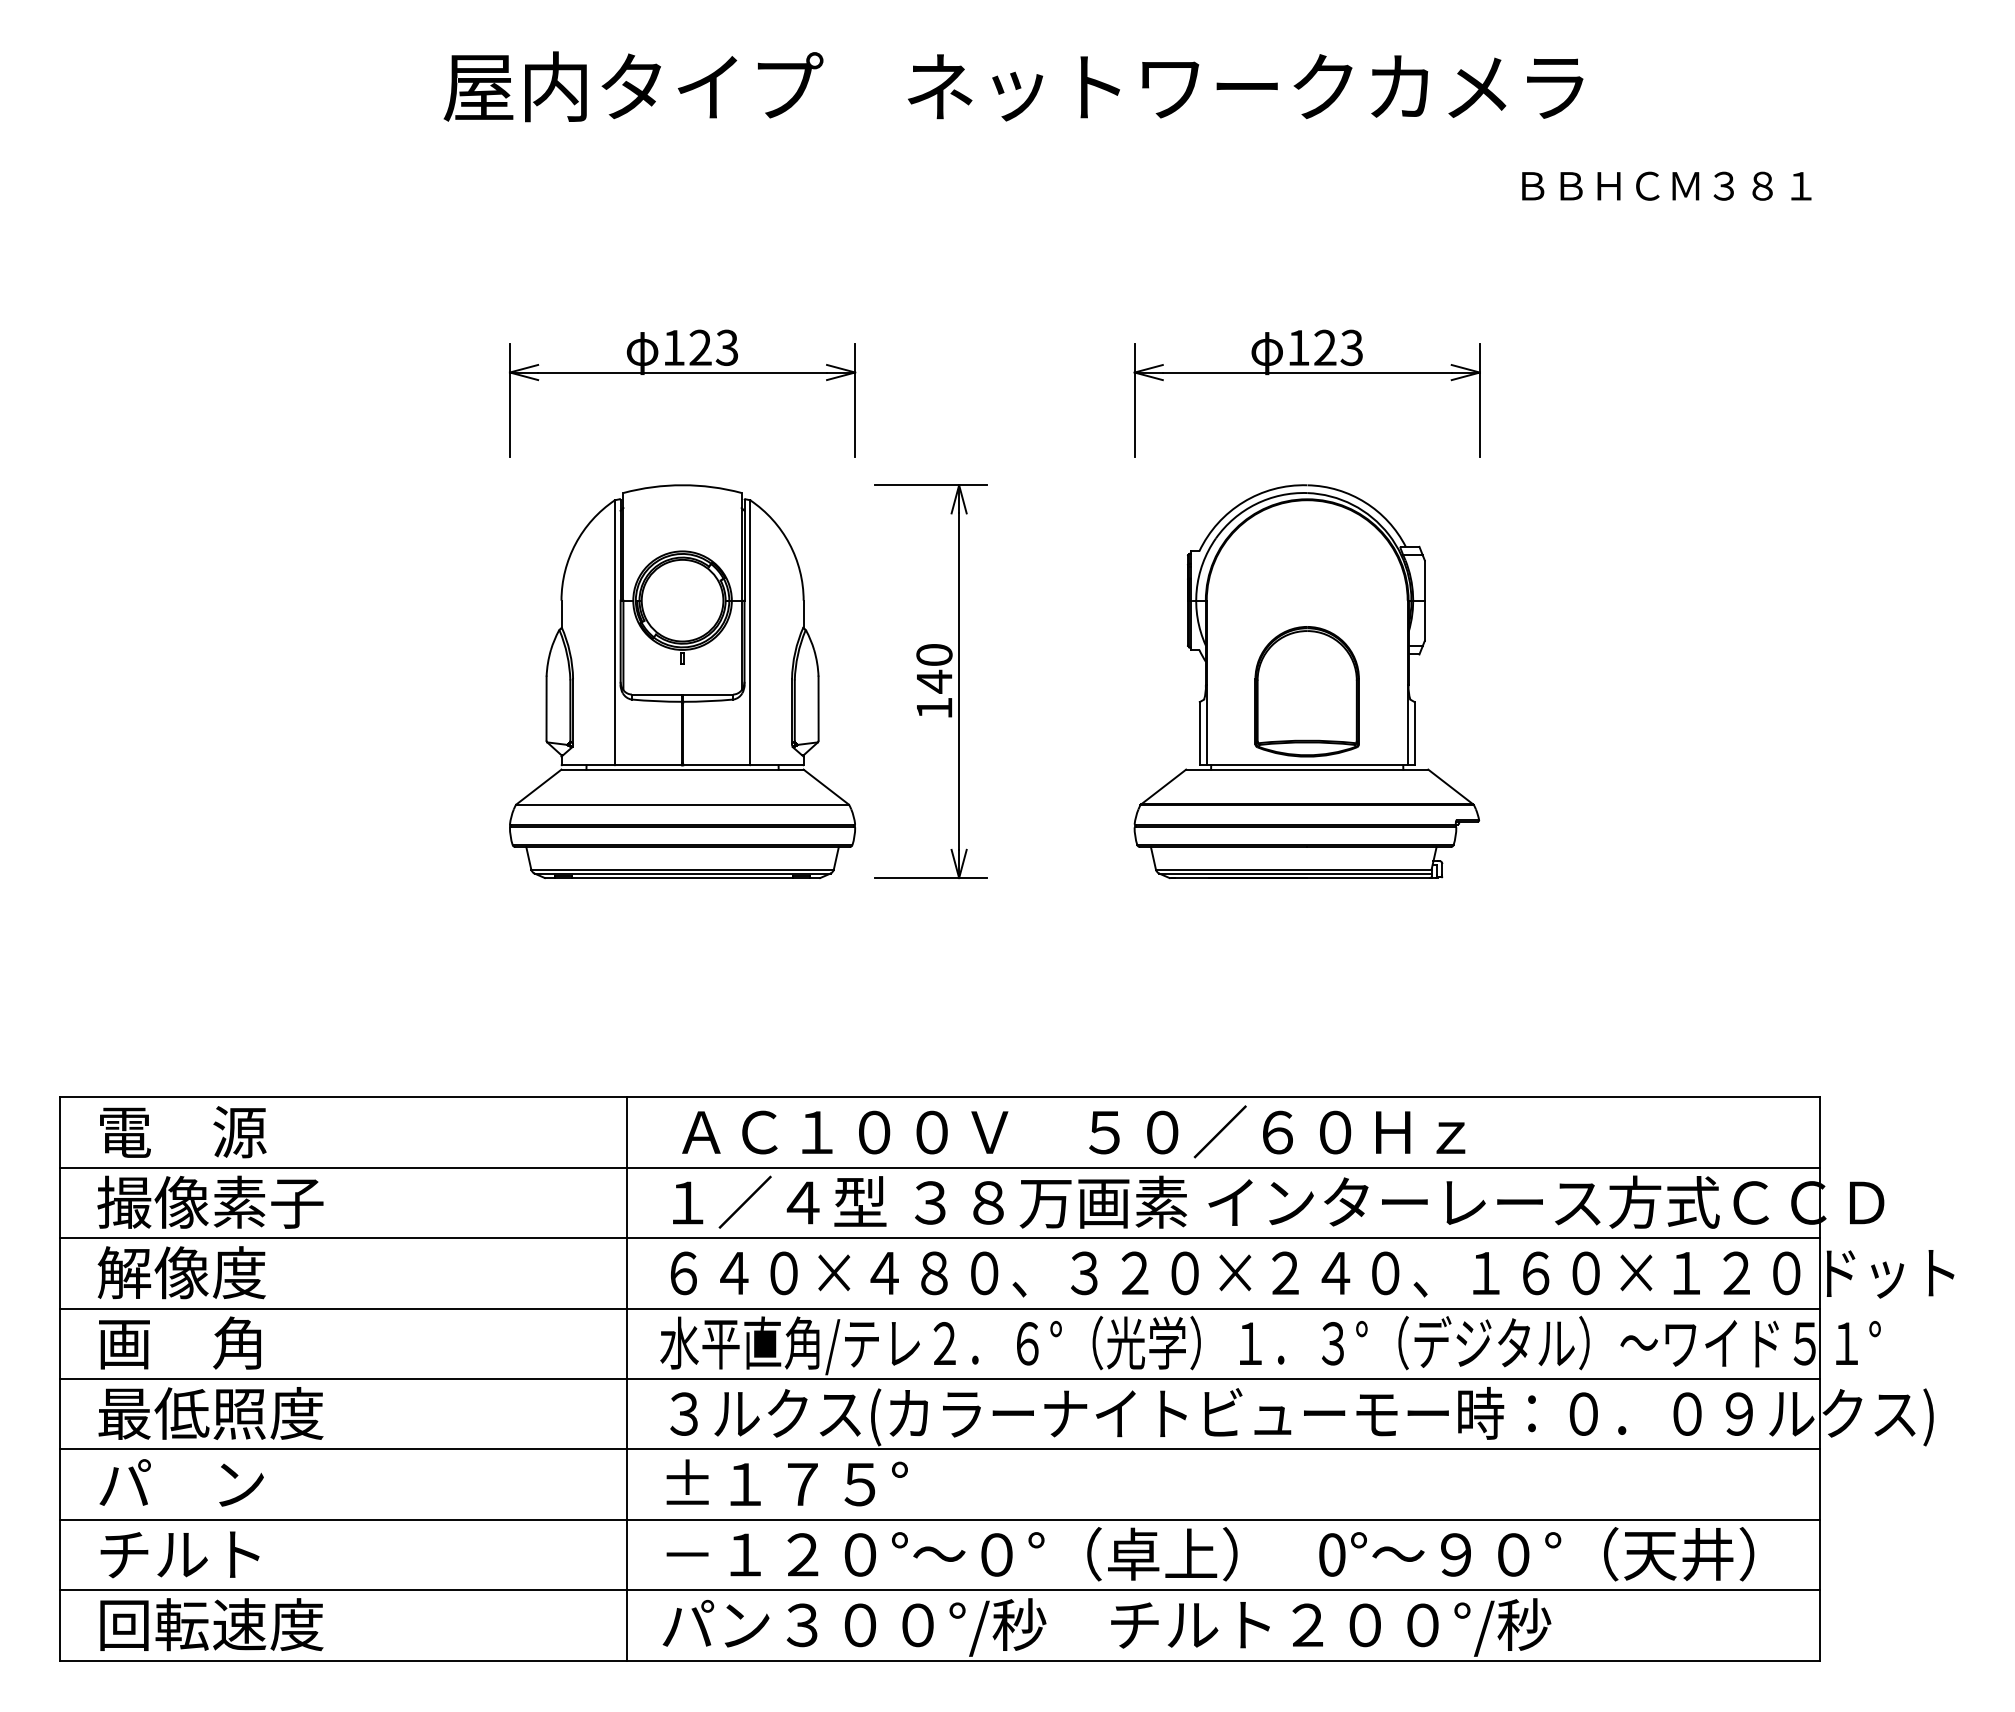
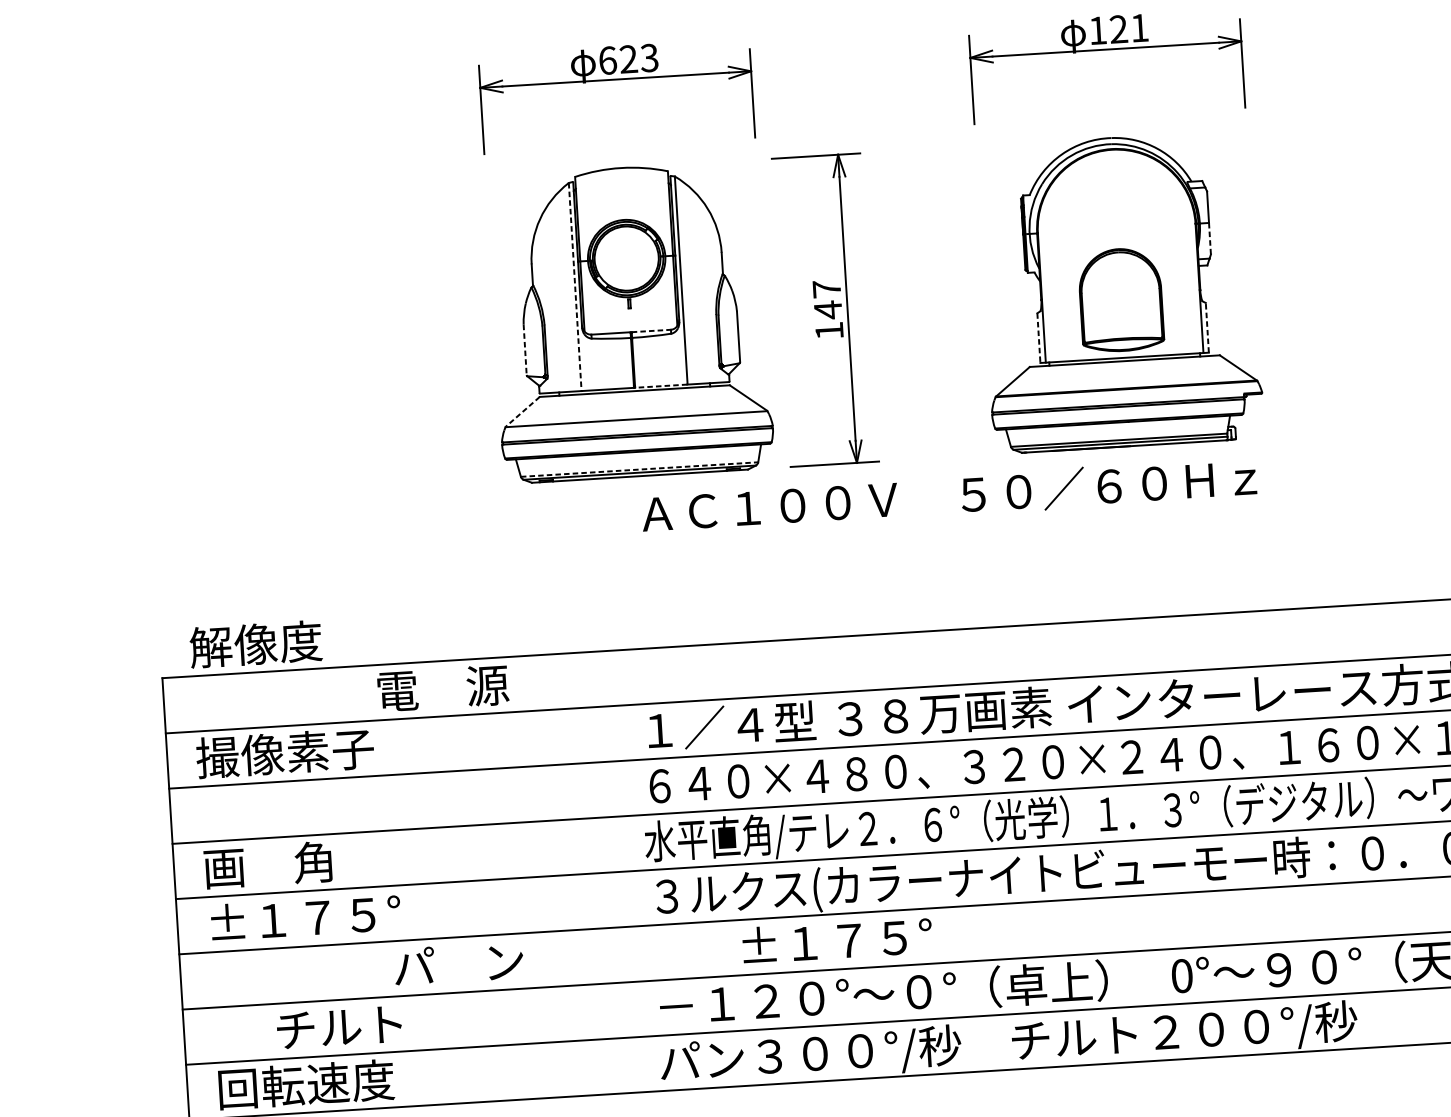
text: (674, 347) -> (608, 60), 123 -> 623
text: (1351, 347) -> (1139, 27), 123 -> 121
line: (1424, 621) -> (1209, 239), solid -> dashed
line: (615, 632) -> (575, 286), solid -> dashed
text: (934, 654) -> (826, 288), 140 -> 147
line: (708, 694) -> (651, 330), solid -> dashed
line: (546, 708) -> (525, 349), solid -> dashed
line: (1199, 733) -> (1038, 337), solid -> dashed
line: (1414, 733) -> (1207, 327), solid -> dashed
line: (716, 765) -> (661, 386), solid -> dashed
line: (538, 787) -> (522, 412), solid -> dashed
line: (683, 869) -> (640, 469), solid -> dashed
text: (1073, 1131) -> (949, 495), moved
text: (183, 1132) -> (443, 688), moved
text: (181, 1272) -> (255, 644), moved
line: (626, 1378) -> (620, 871), removed
text: (221, 1413) -> (303, 918), 最低照度 -> ±１７５°
text: (181, 1482) -> (458, 963), moved
text: (786, 1482) -> (836, 940), moved
text: (179, 1554) -> (338, 1027), moved

